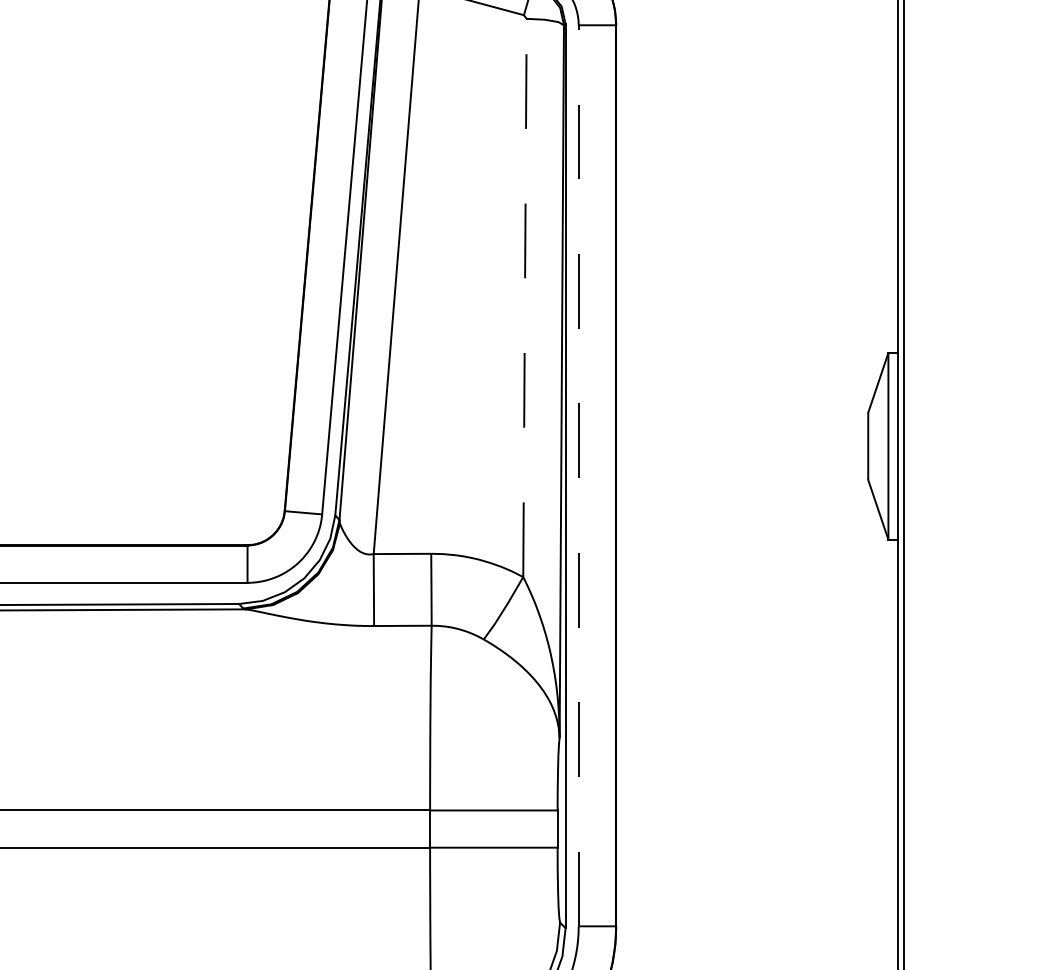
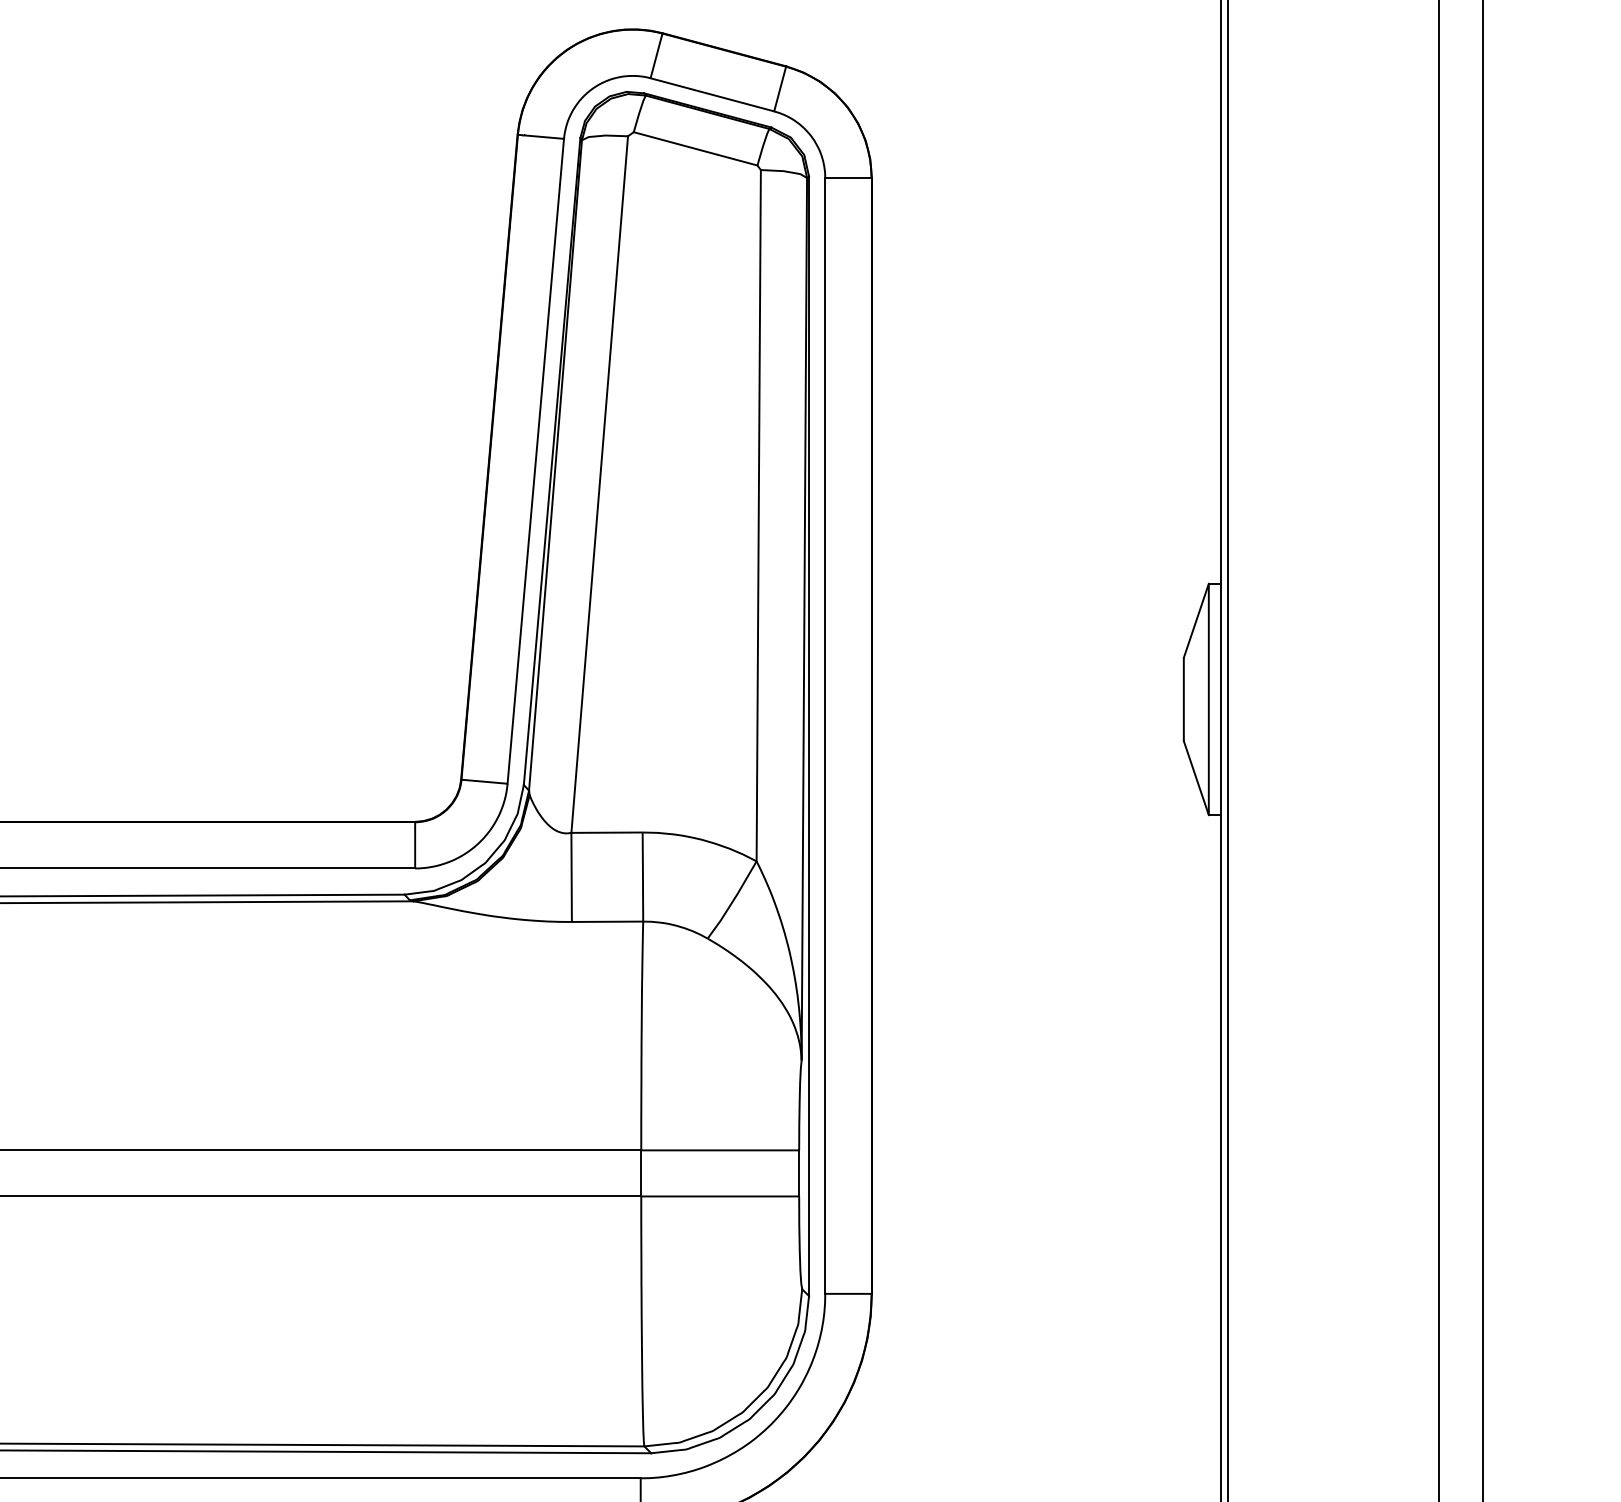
line: (524, 297) -> (758, 515), dashed -> solid
line: (578, 475) -> (825, 735), dashed -> solid

